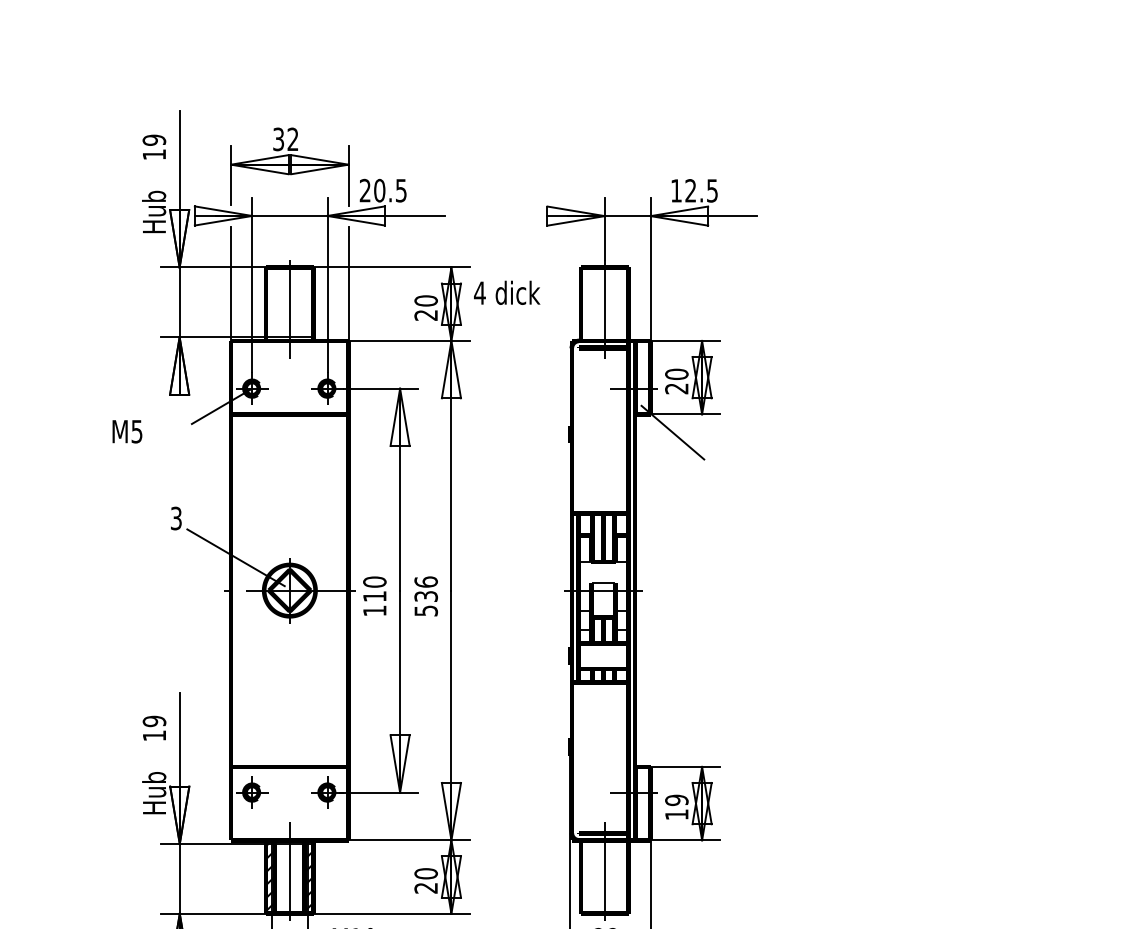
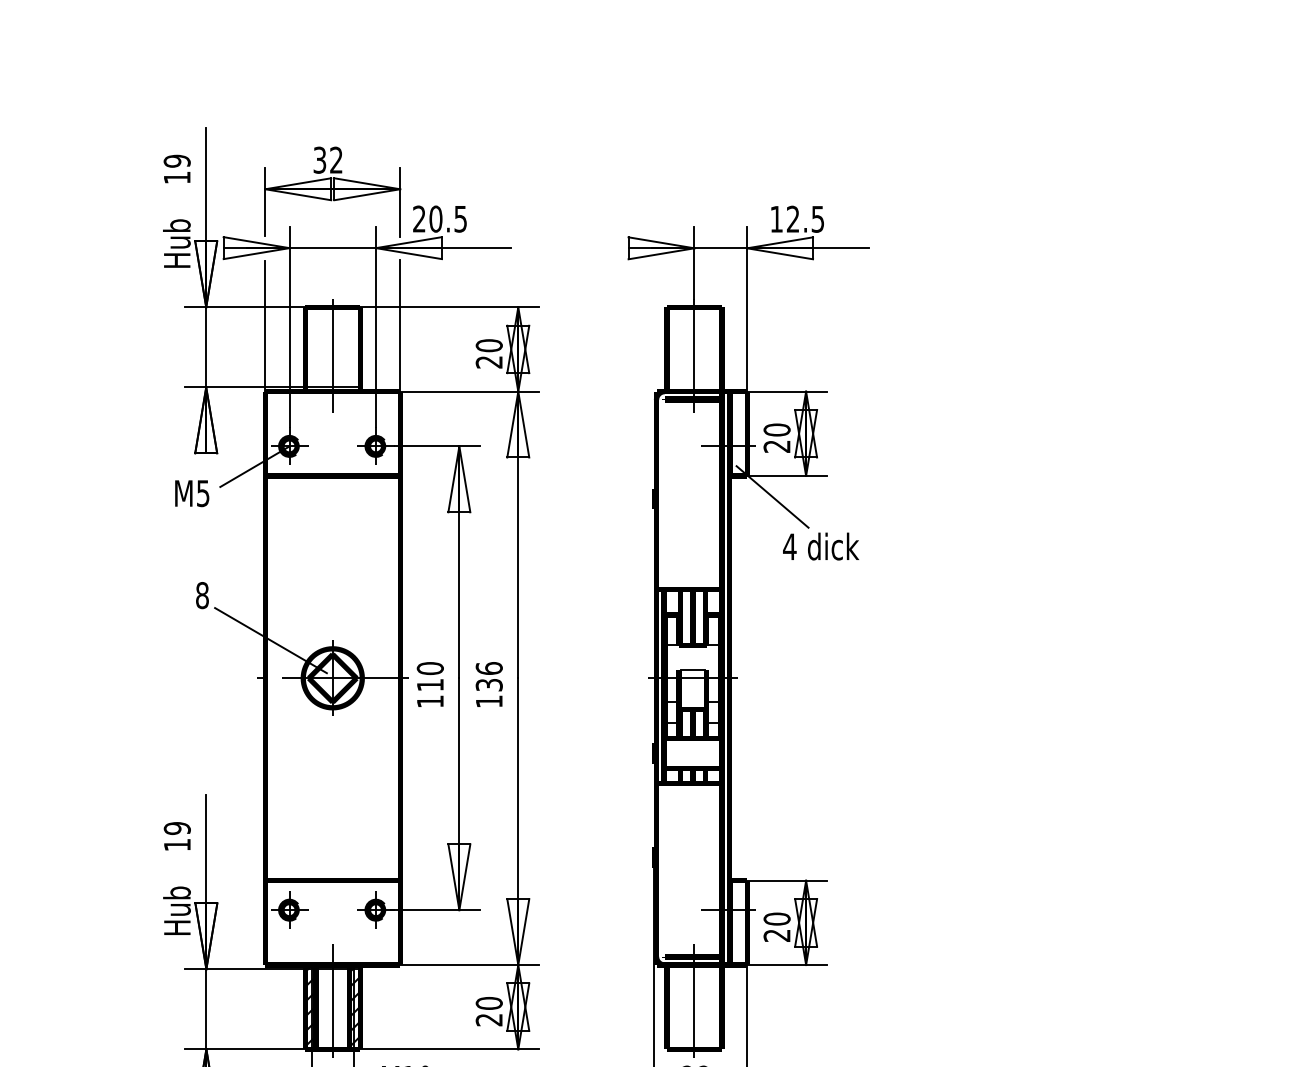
text: (507, 292) -> (821, 546), moved
text: (127, 431) -> (192, 493), moved
text: (175, 518) -> (201, 595), 3 -> 8
text: (425, 610) -> (488, 701), 536 -> 136
text: (676, 807) -> (776, 927), 19 -> 20

